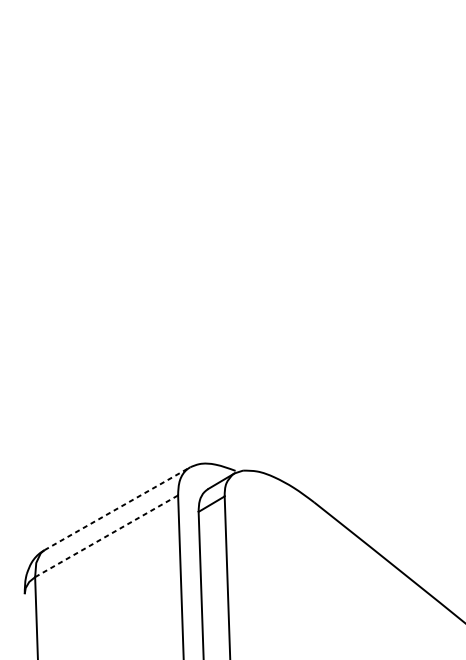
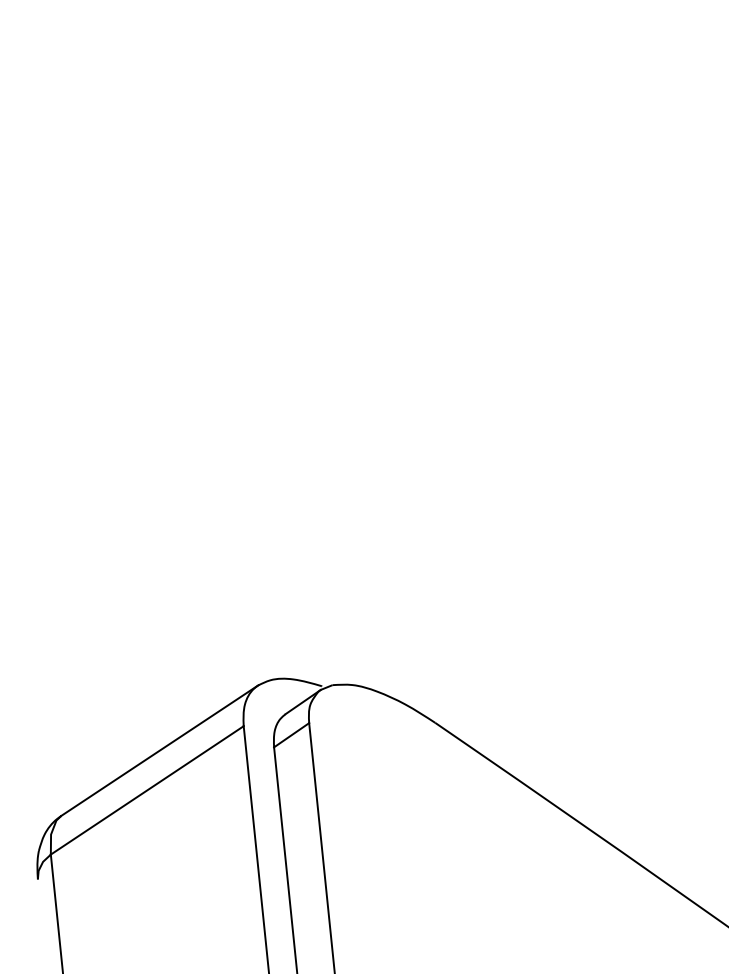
line: (117, 508) -> (160, 750), dashed -> solid
line: (106, 536) -> (147, 790), dashed -> solid

